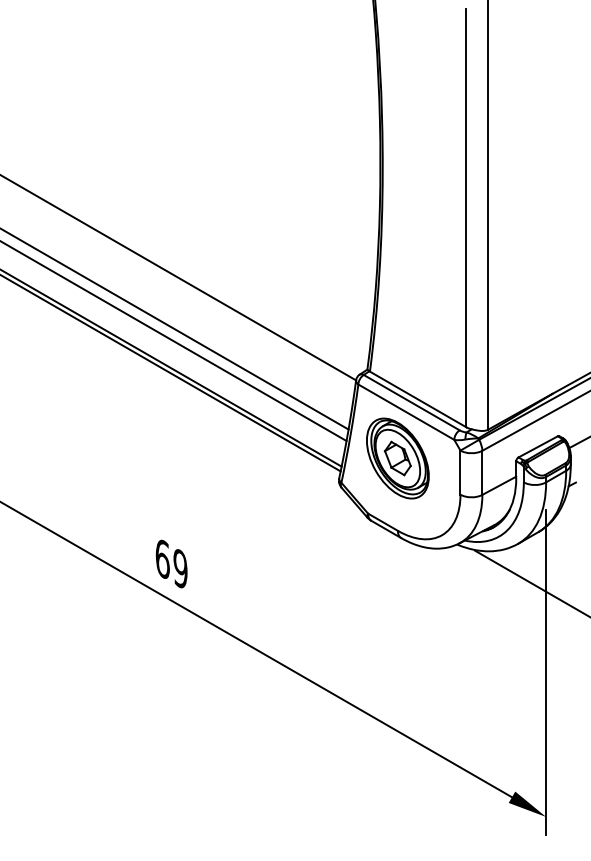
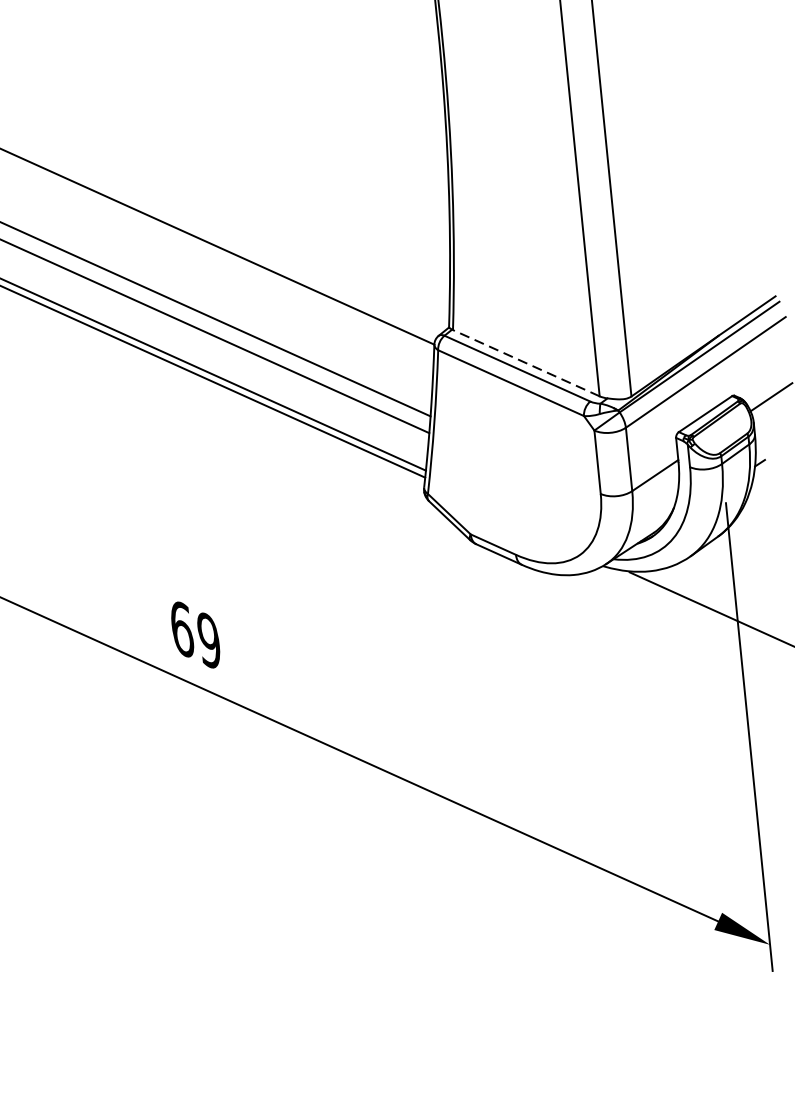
line: (418, 399) -> (526, 363), solid -> dashed
part: (397, 458) -> (505, 450), removed

